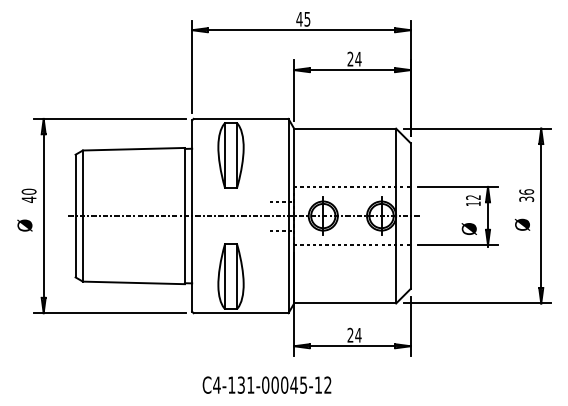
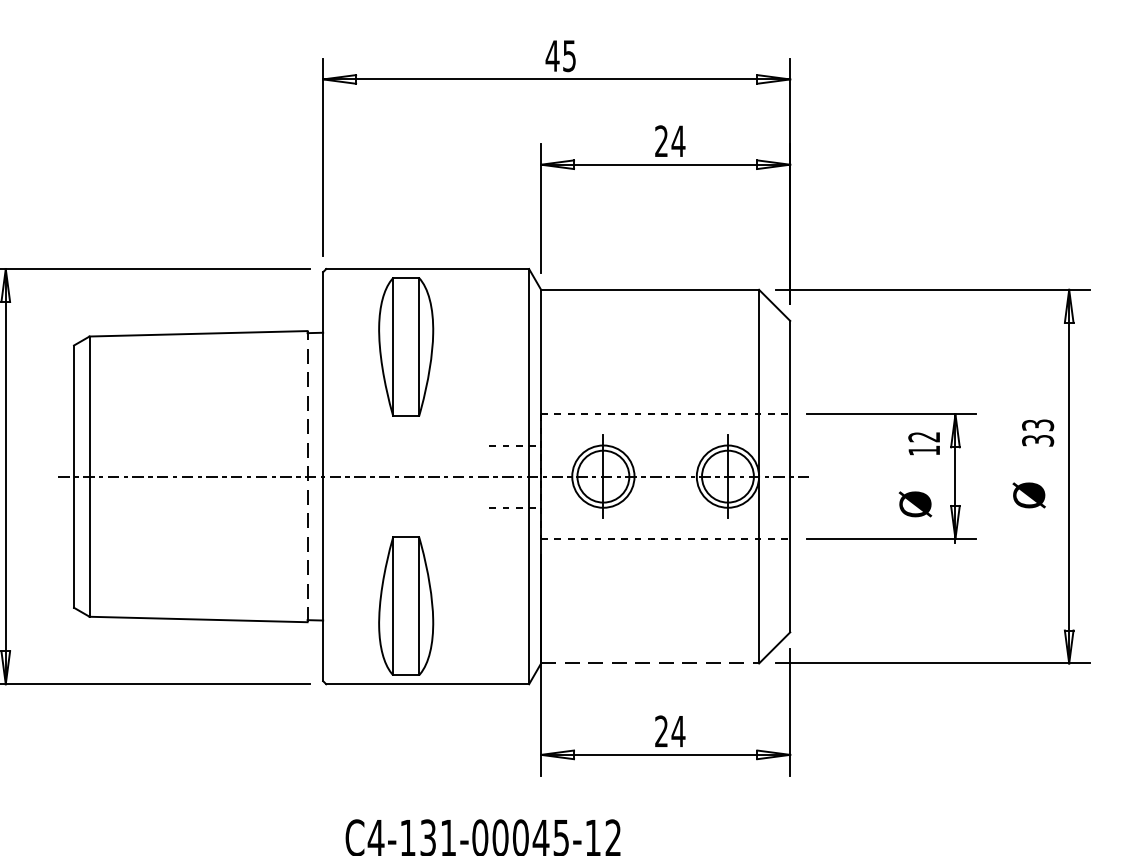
text: (526, 191) -> (1037, 424), 36 -> 33
line: (184, 215) -> (306, 475), solid -> dashed
line: (345, 303) -> (650, 663), solid -> dashed

